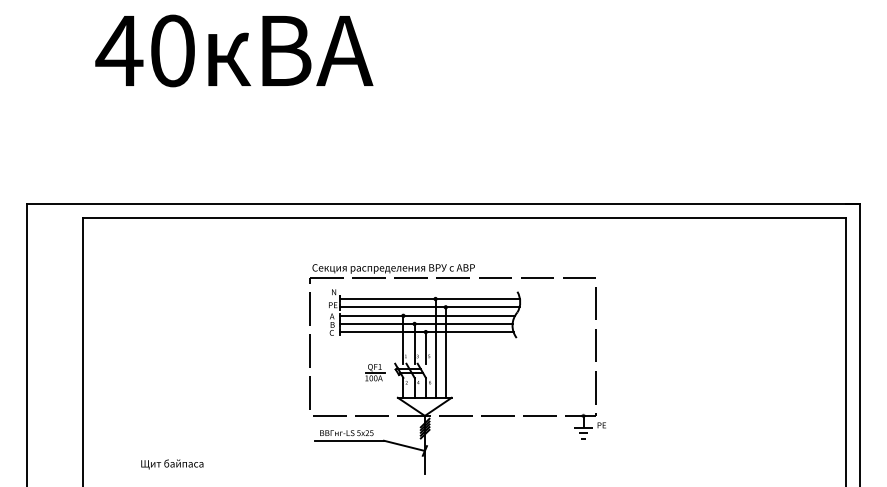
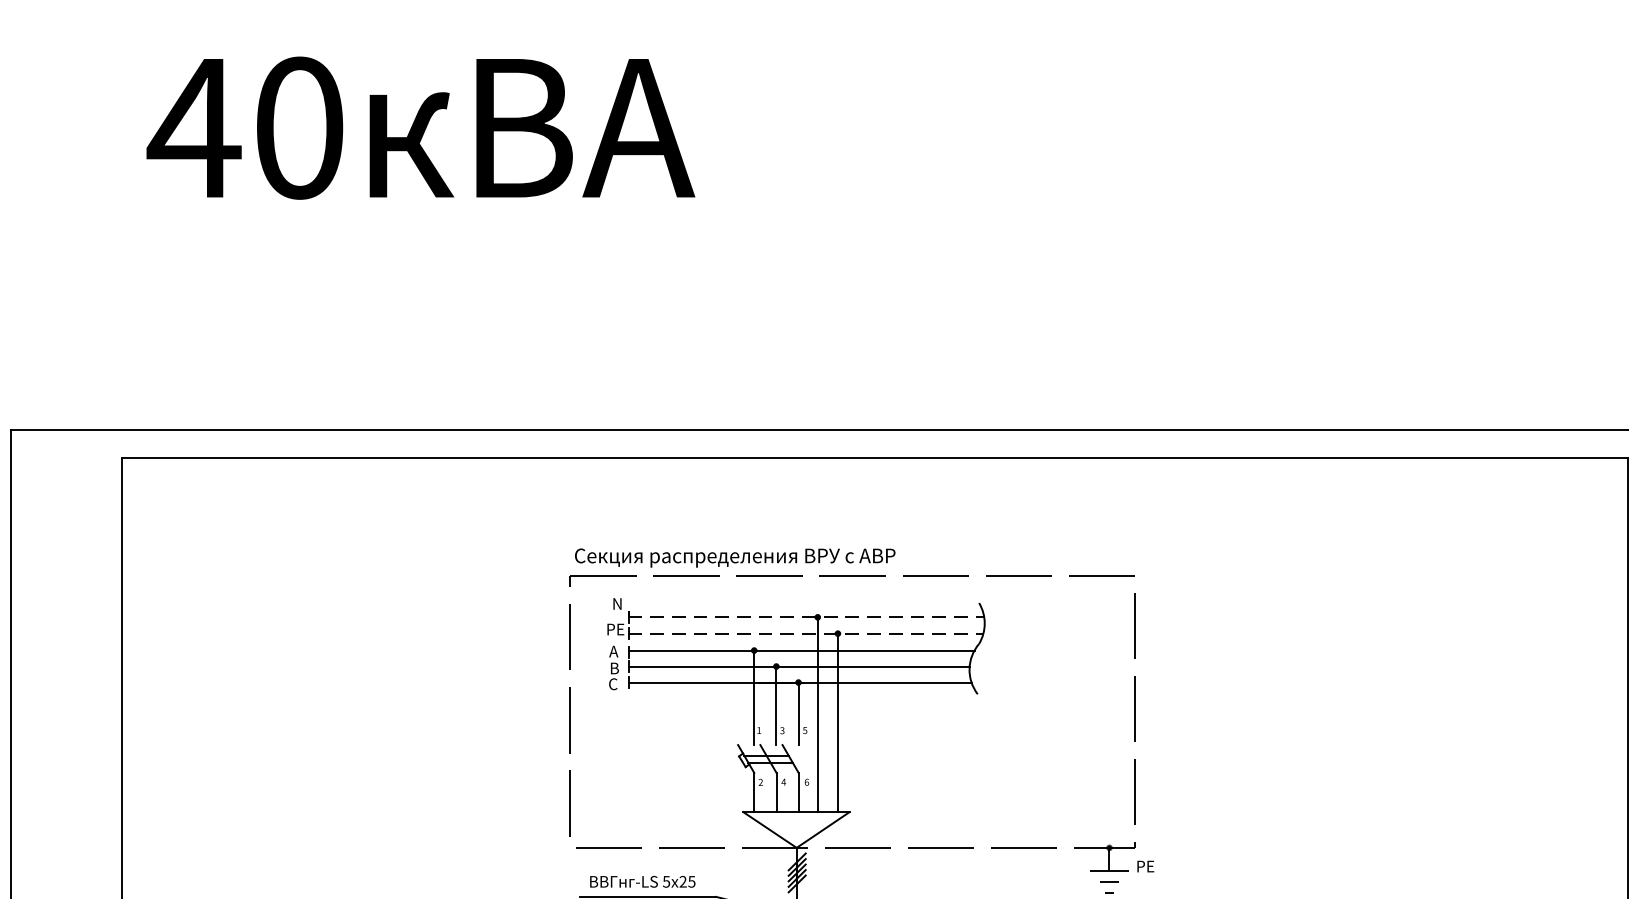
line: (430, 299) -> (807, 618), solid -> dashed
line: (429, 307) -> (805, 634), solid -> dashed
part: (375, 372) -> (699, 762), removed

